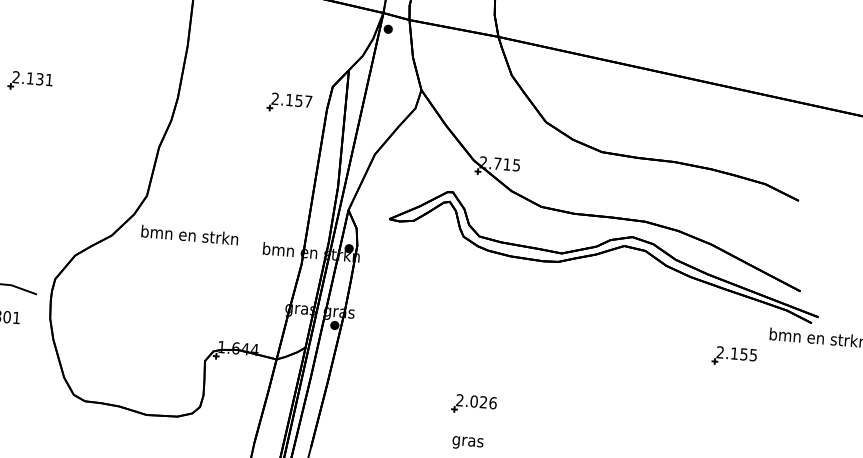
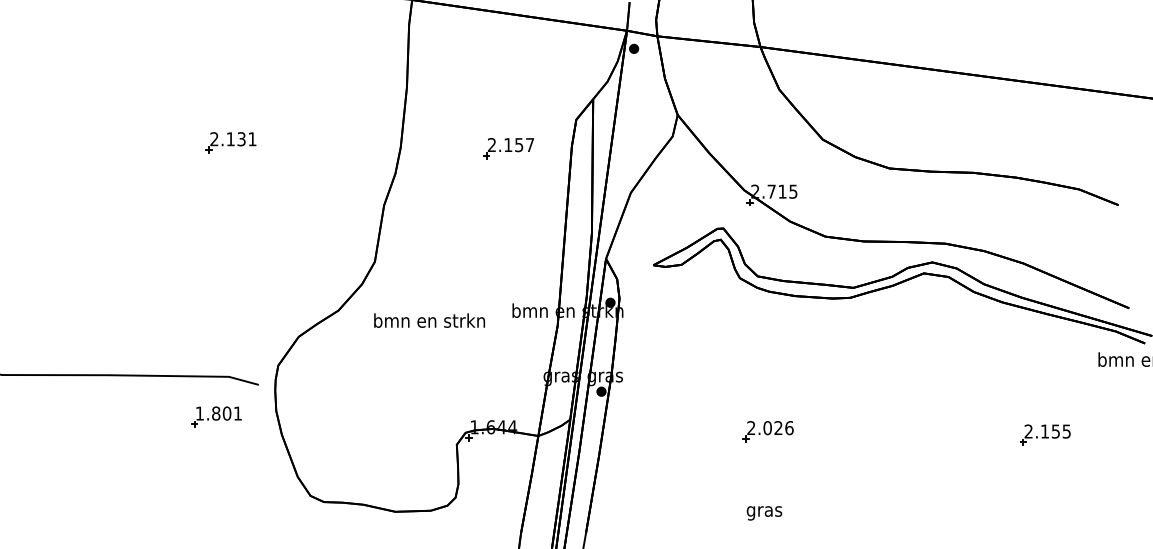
part: (289, 103) -> (508, 148), moved
text: (189, 235) -> (429, 320), moved
part: (734, 356) -> (1045, 434), moved
part: (473, 404) -> (767, 431), moved

